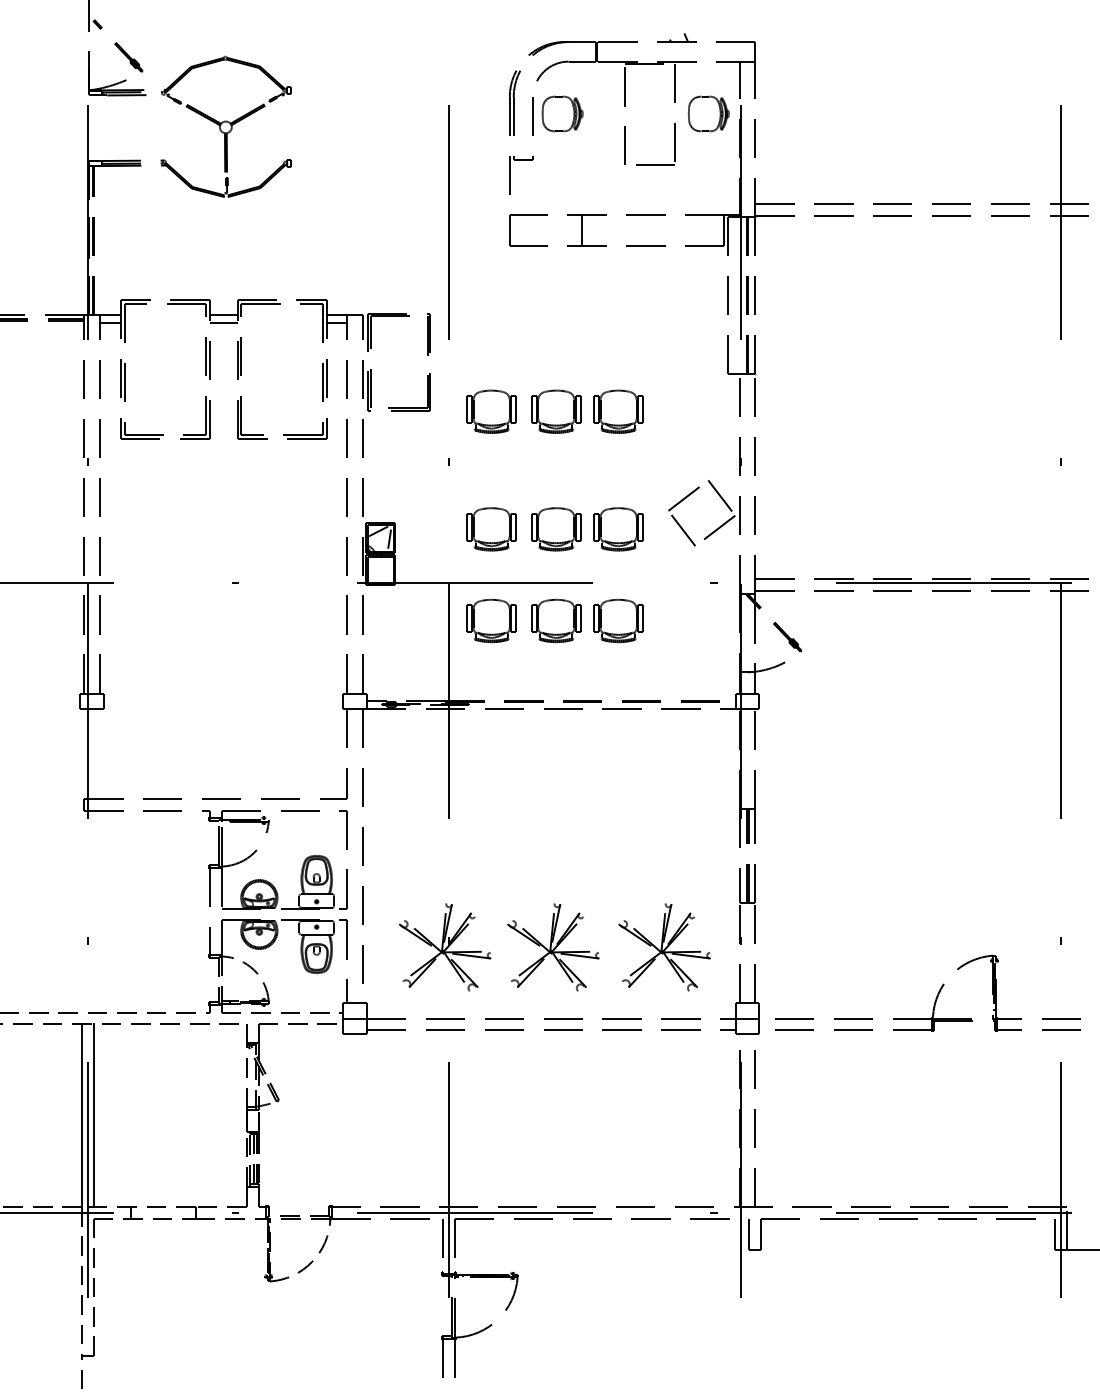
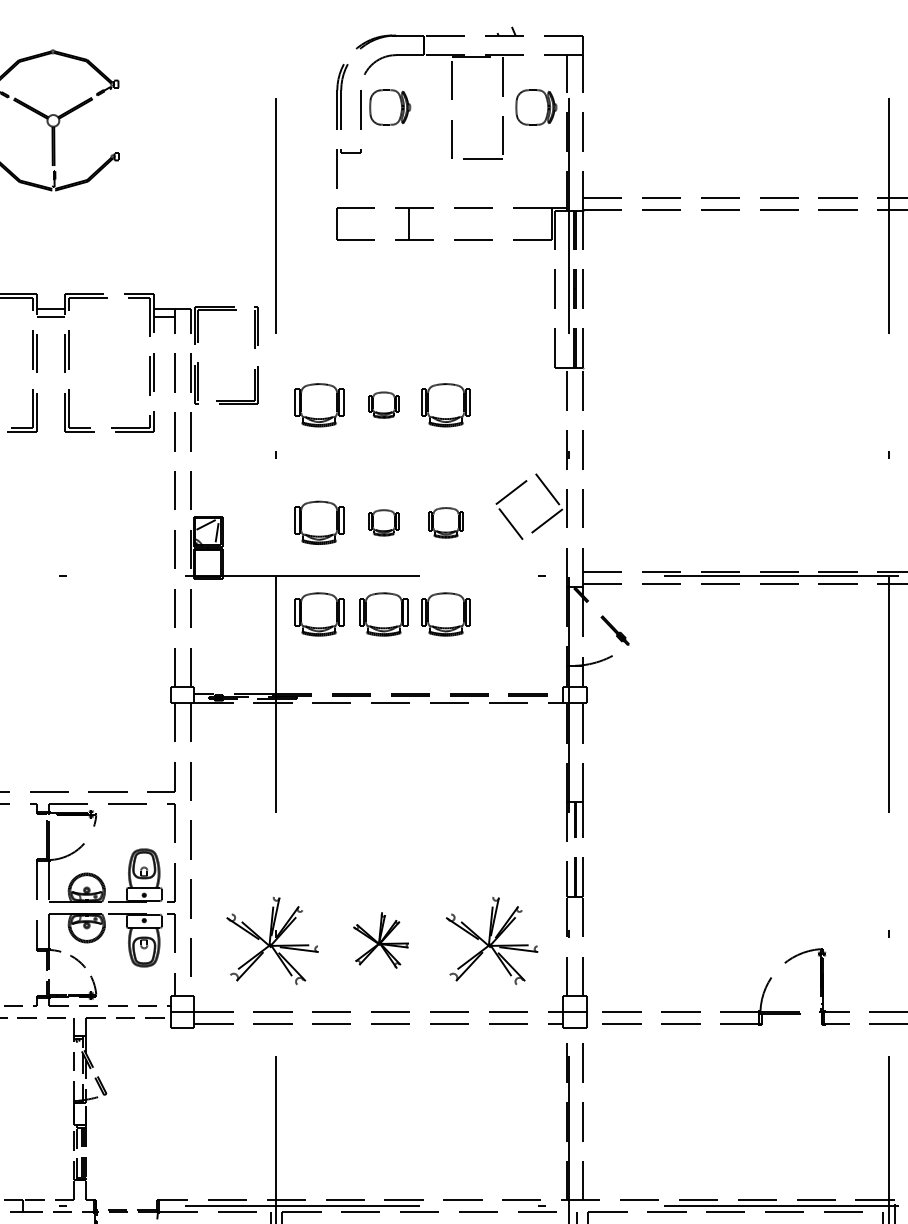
part: (556, 411) -> (384, 405), size x0.6
part: (556, 529) -> (384, 523), size x0.6
part: (618, 529) -> (446, 523), size x0.7
part: (553, 947) -> (381, 941), size x0.6

